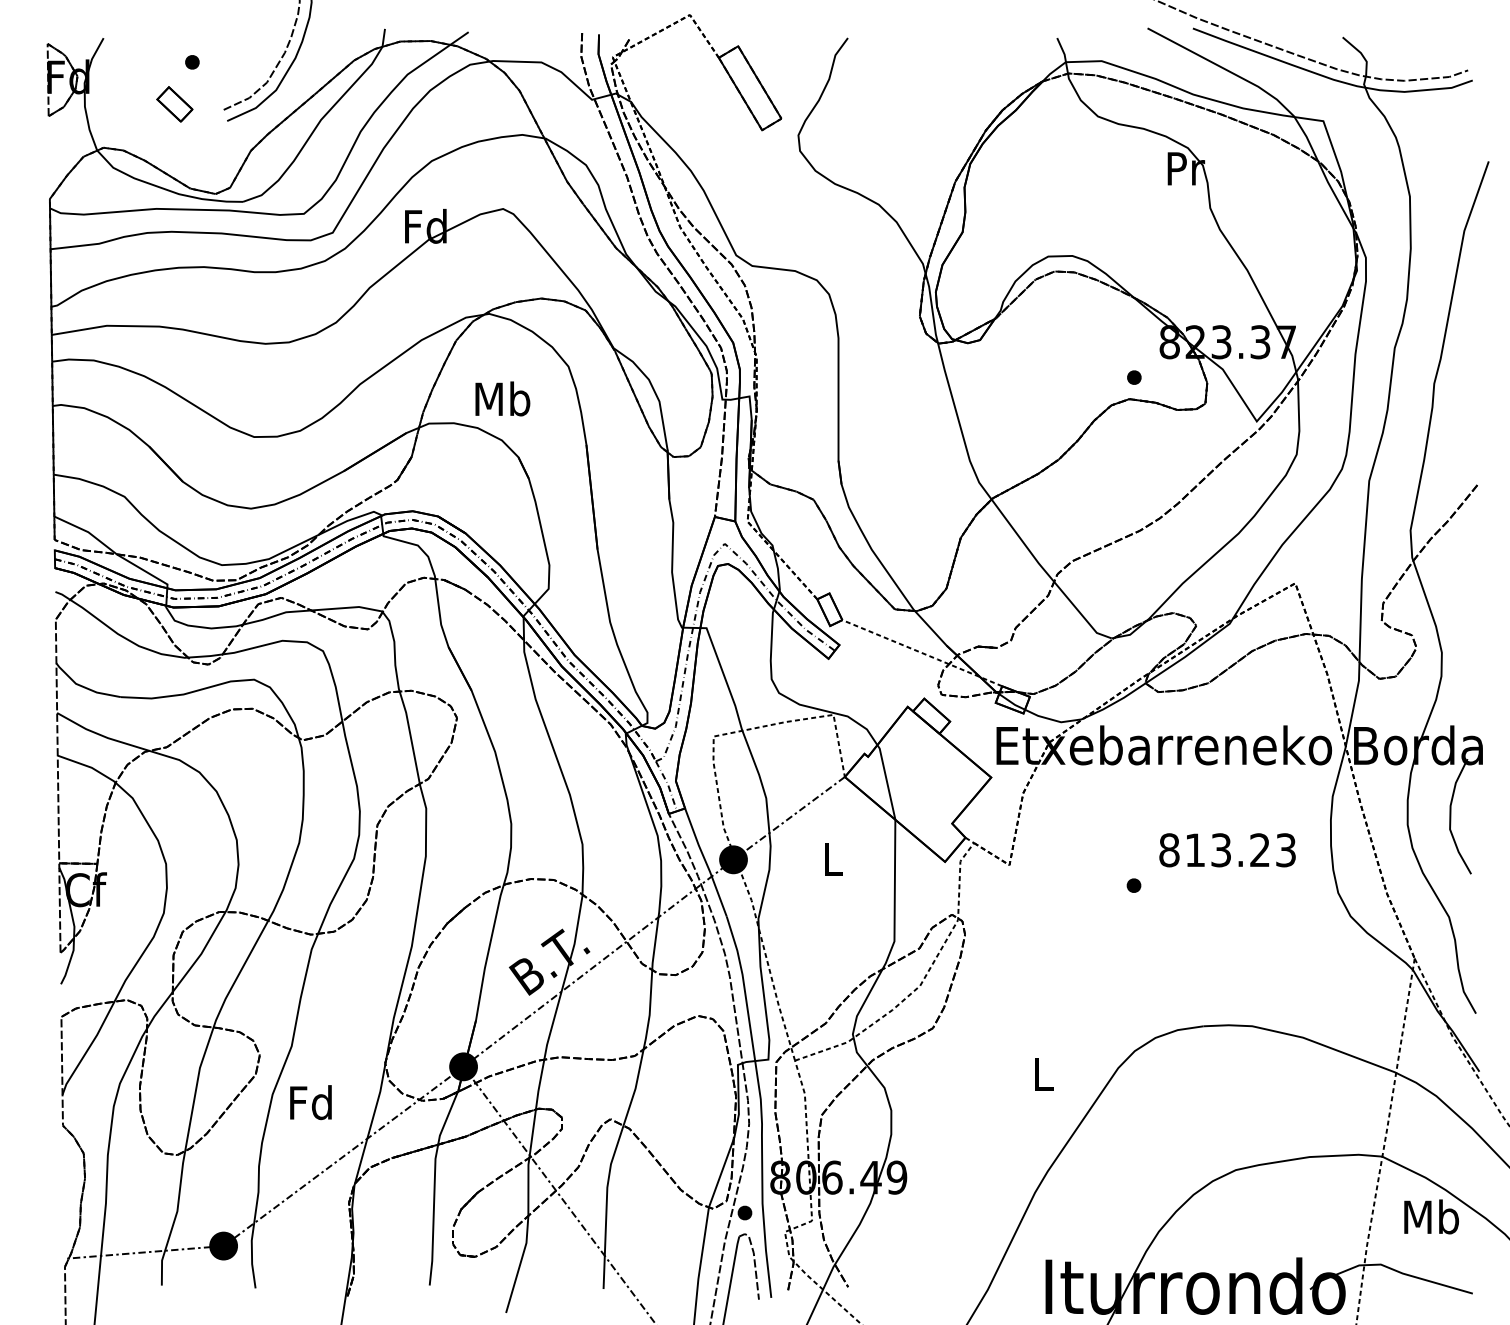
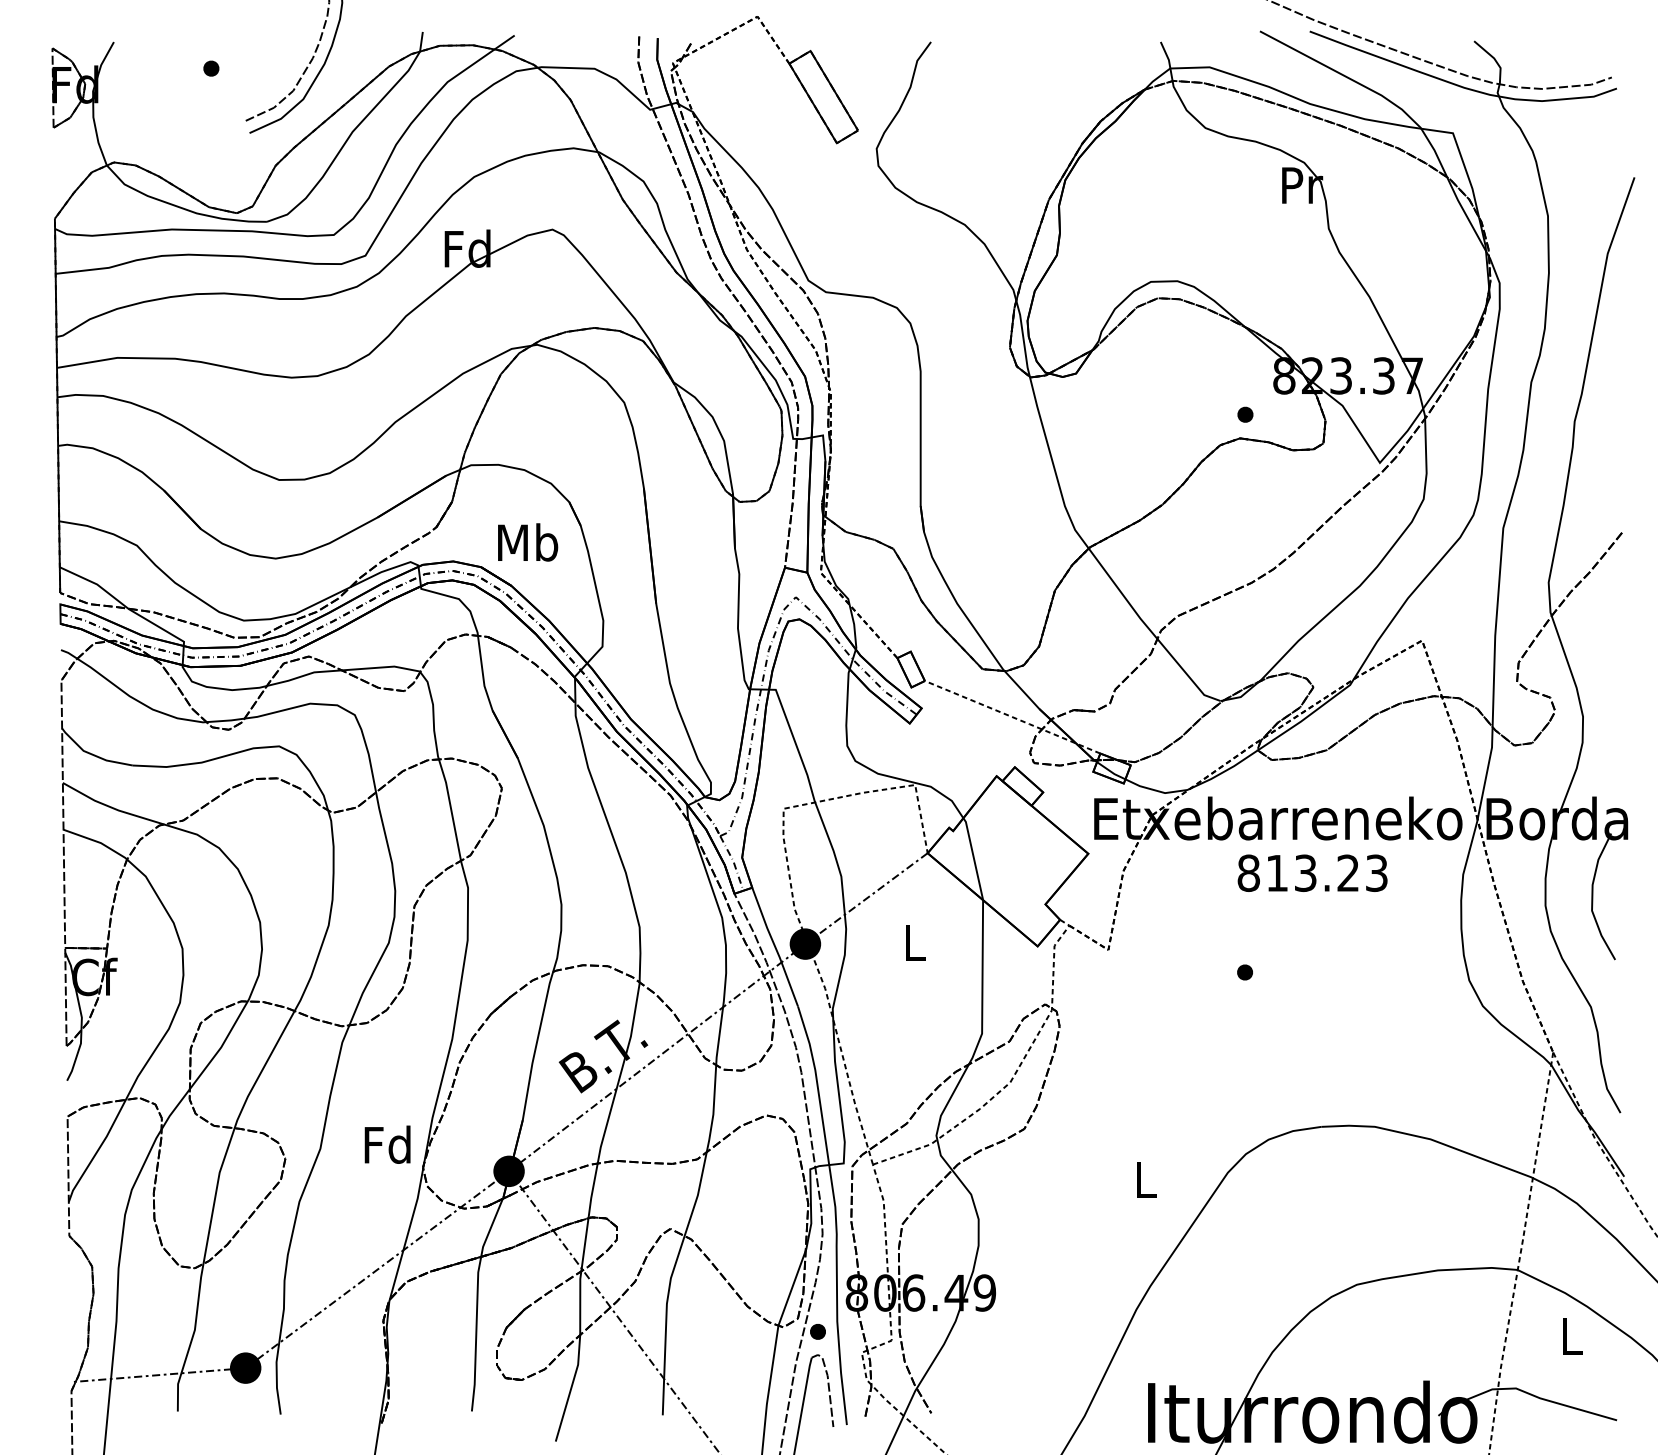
part: (174, 104) -> (191, 114), removed
text: (502, 398) -> (527, 541), moved
text: (1227, 850) -> (1312, 873), moved
text: (310, 1102) -> (387, 1144), moved
text: (1431, 1216) -> (1571, 1335), Mb -> L

